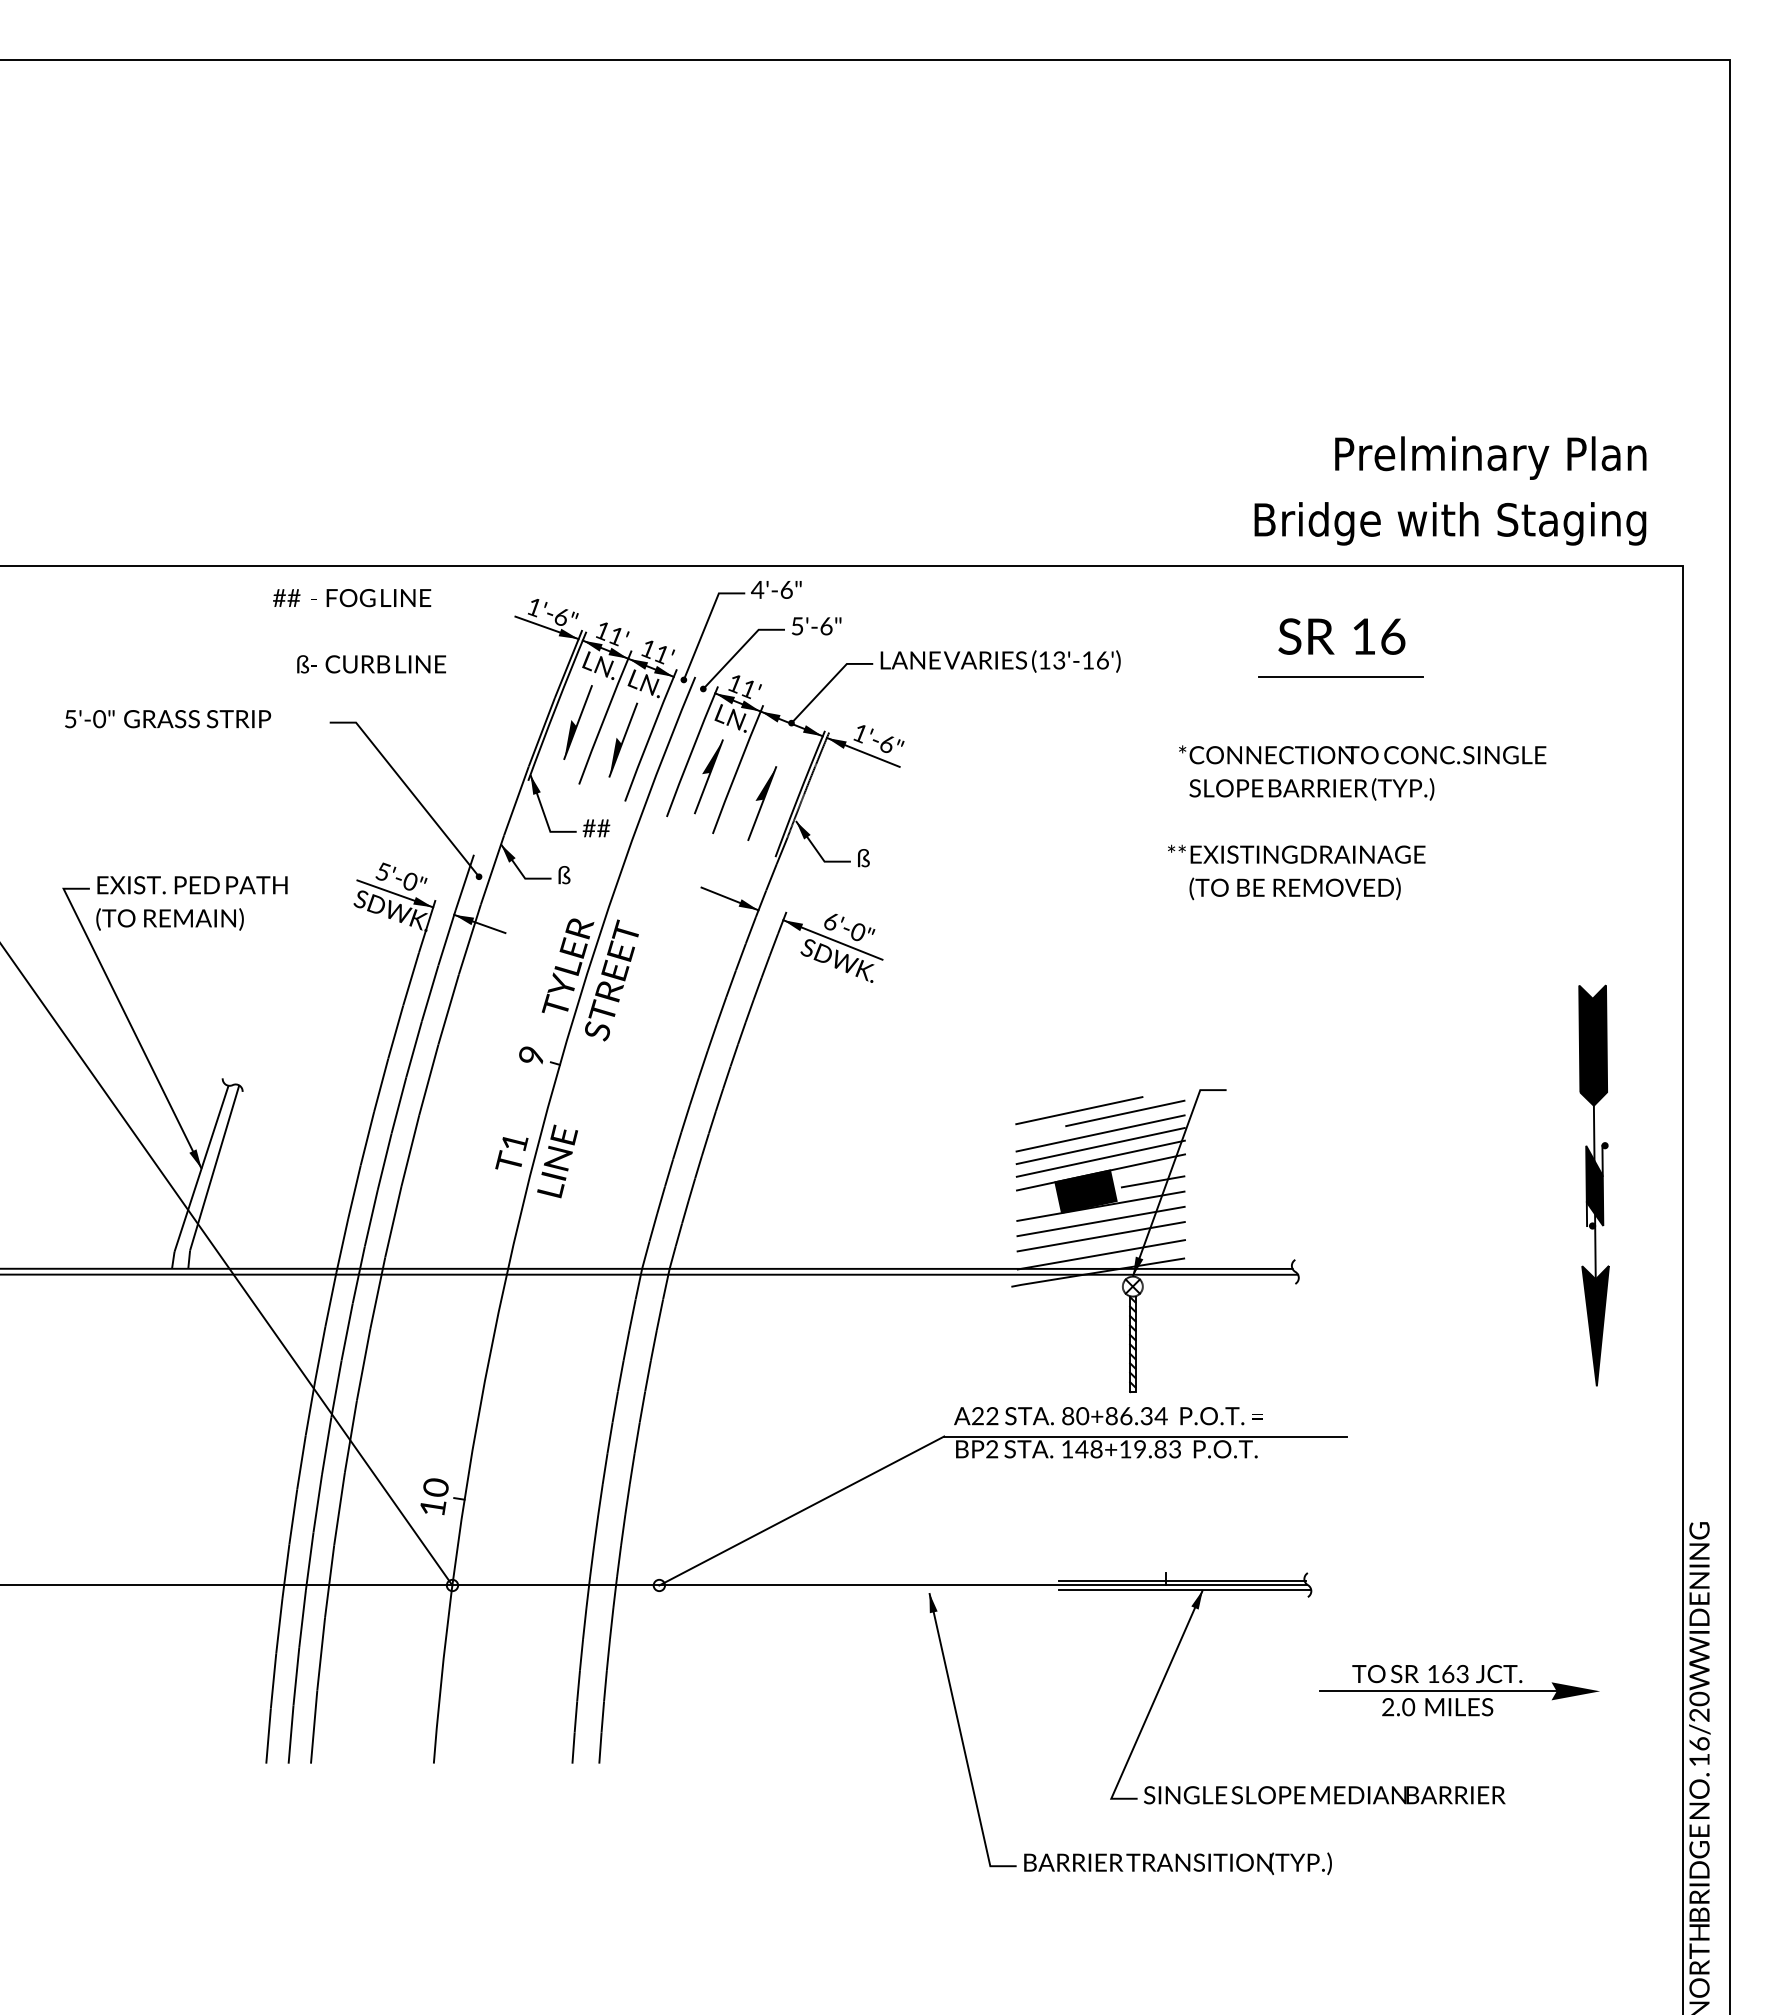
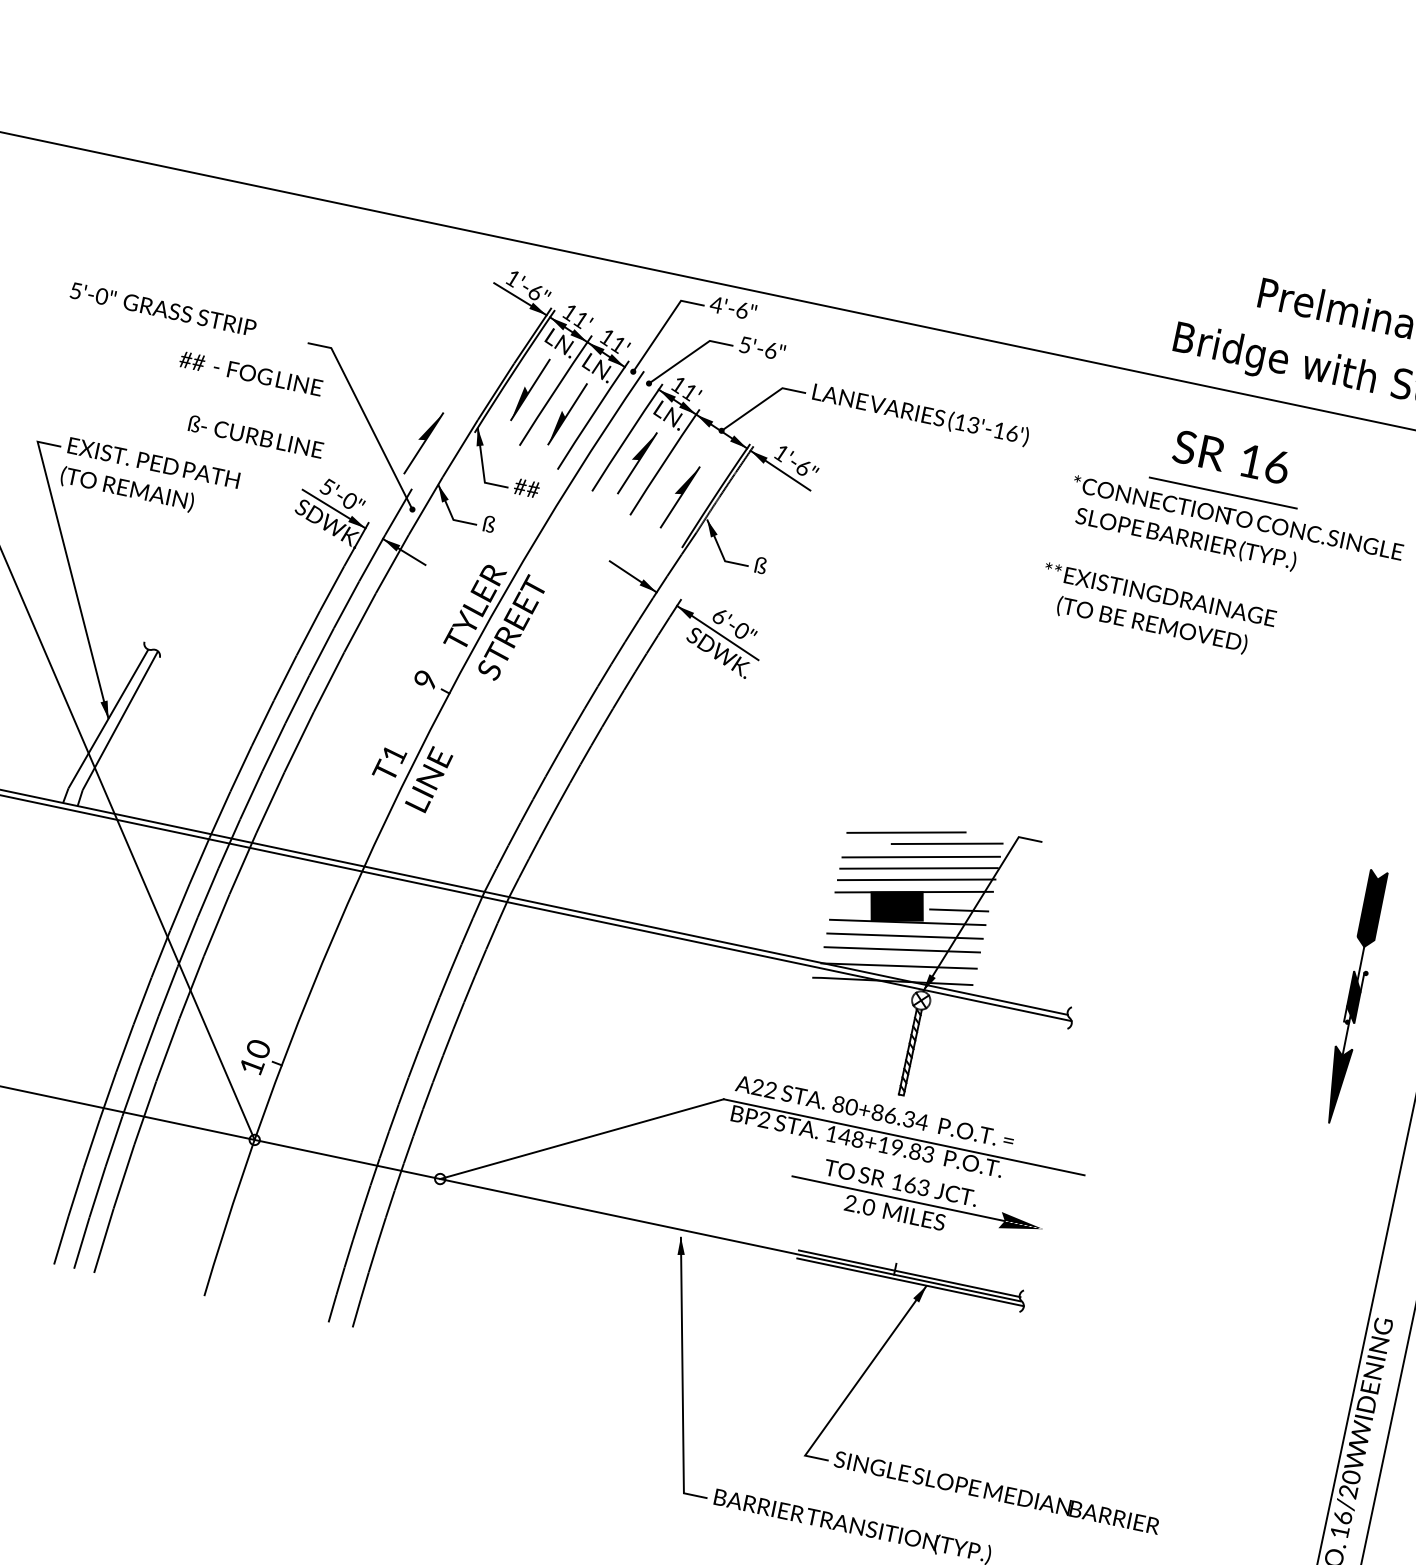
text: (359, 631) -> (251, 405), moved
part: (476, 803) -> (424, 443), added
text: (1357, 822) -> (1220, 577), moved
part: (1593, 1185) -> (1353, 996), size x0.7
part: (1459, 1690) -> (917, 1201), moved

